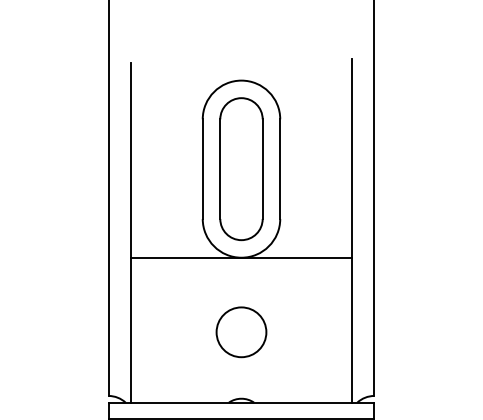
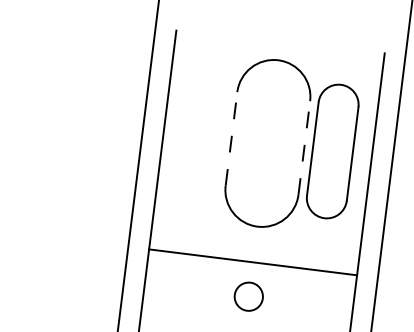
line: (202, 169) -> (231, 139), solid -> dashed
part: (241, 169) -> (332, 151), moved
line: (280, 169) -> (304, 148), solid -> dashed
line: (241, 257) -> (253, 262), moved
circle: (241, 332) -> (248, 296), size x0.6

